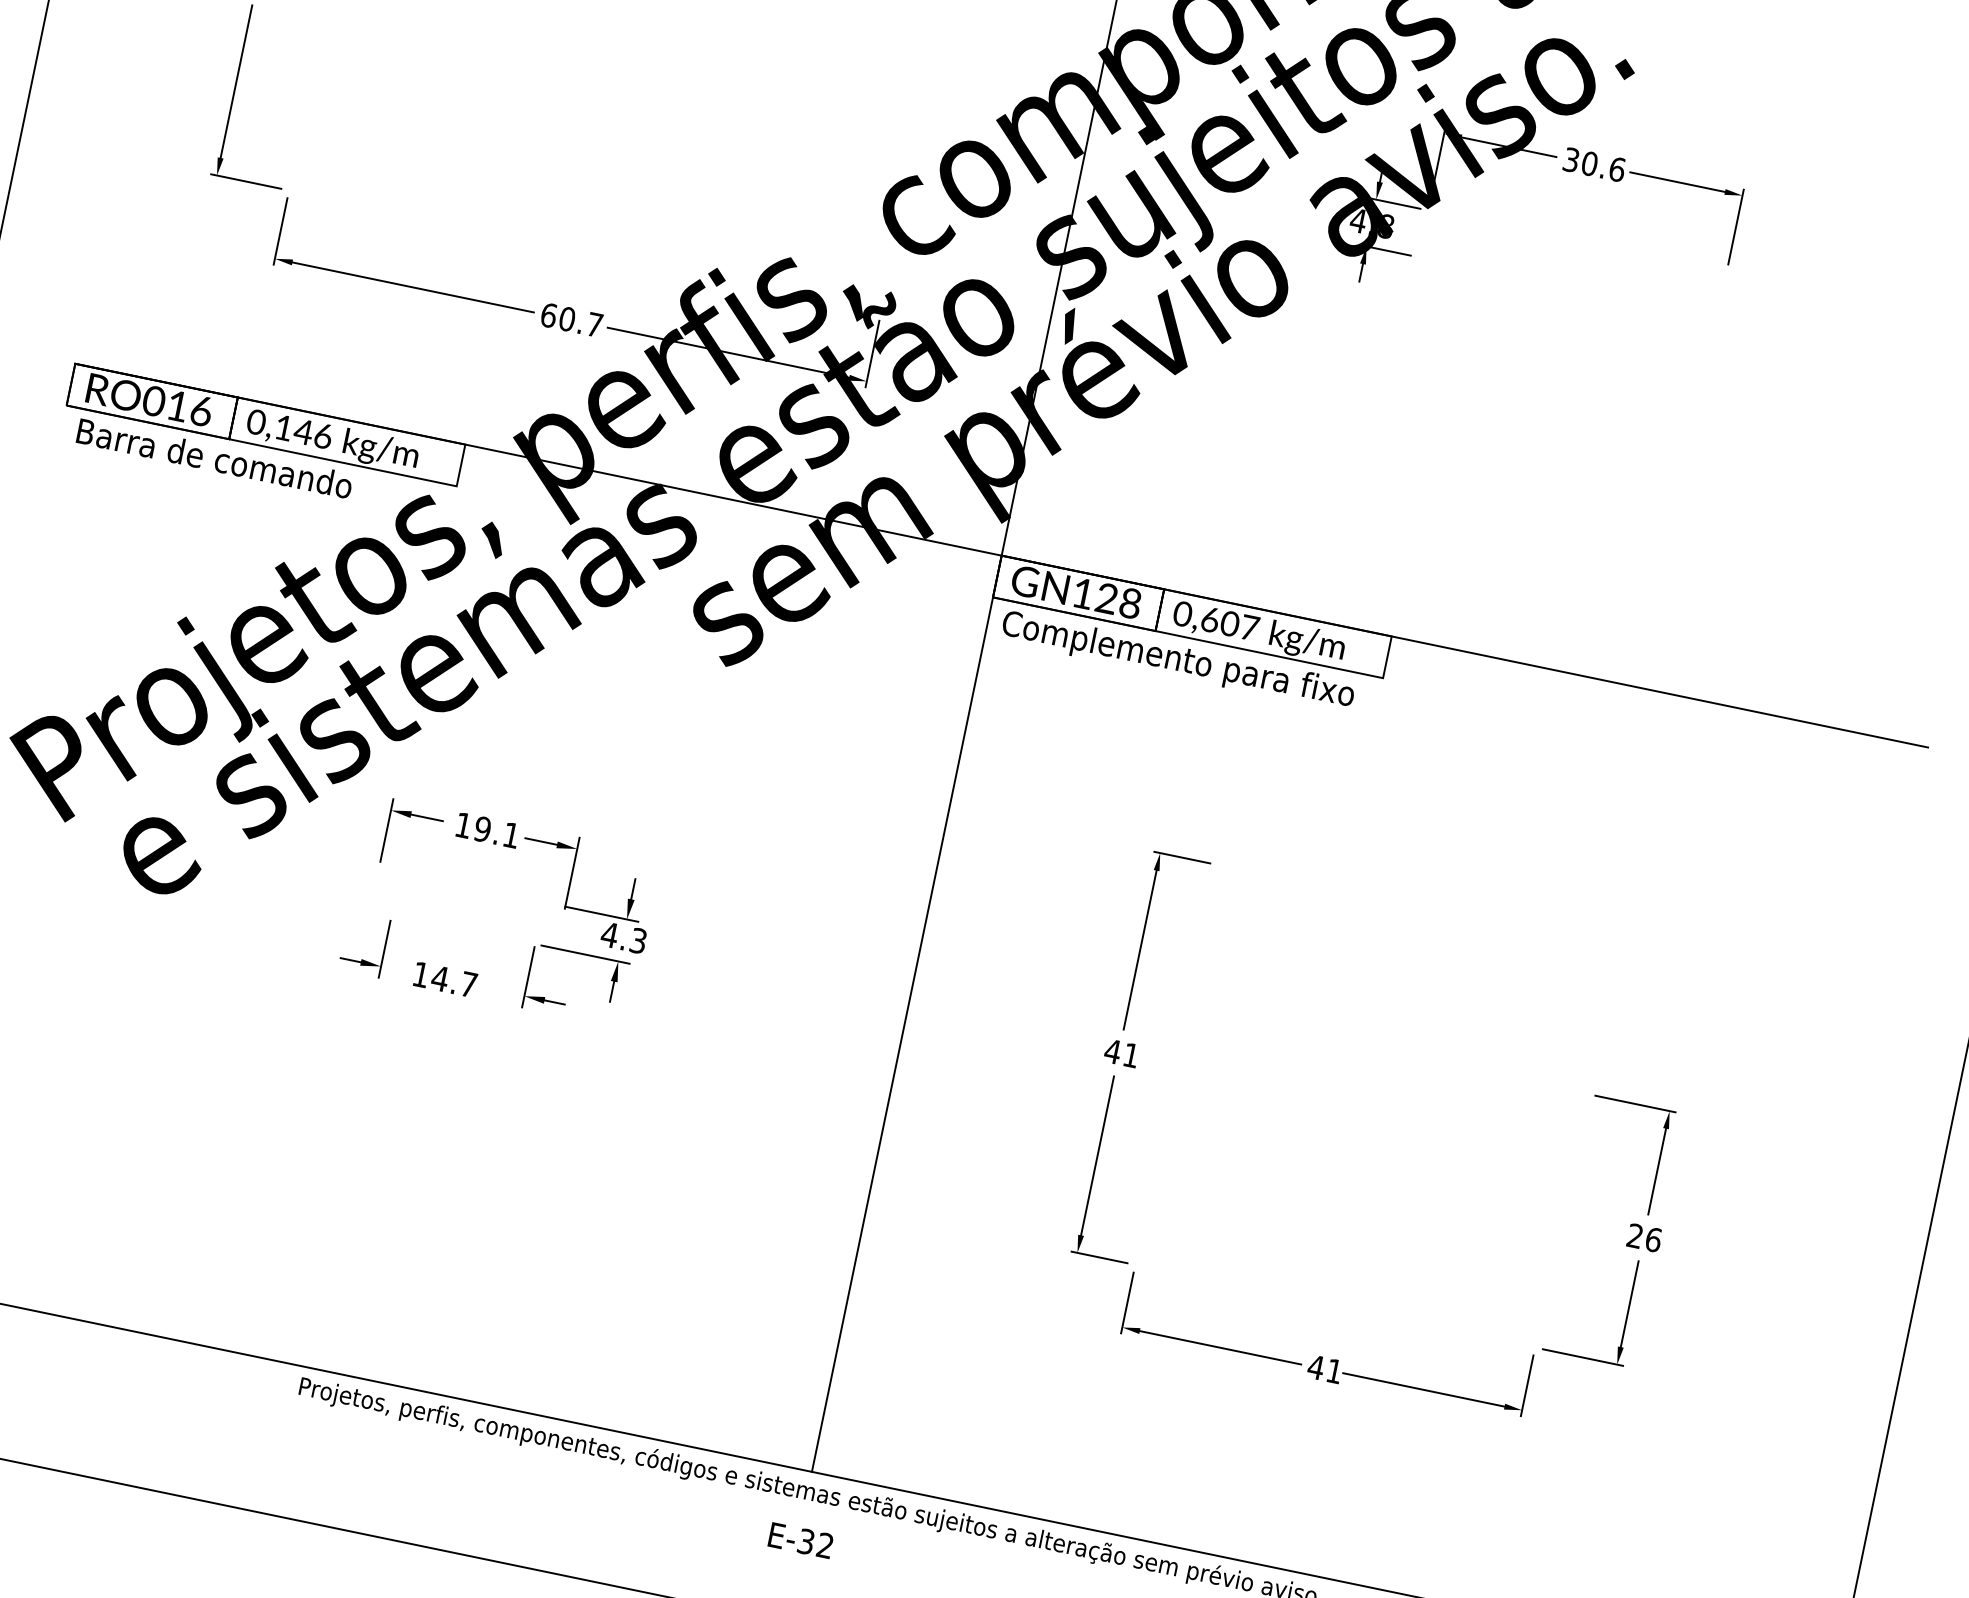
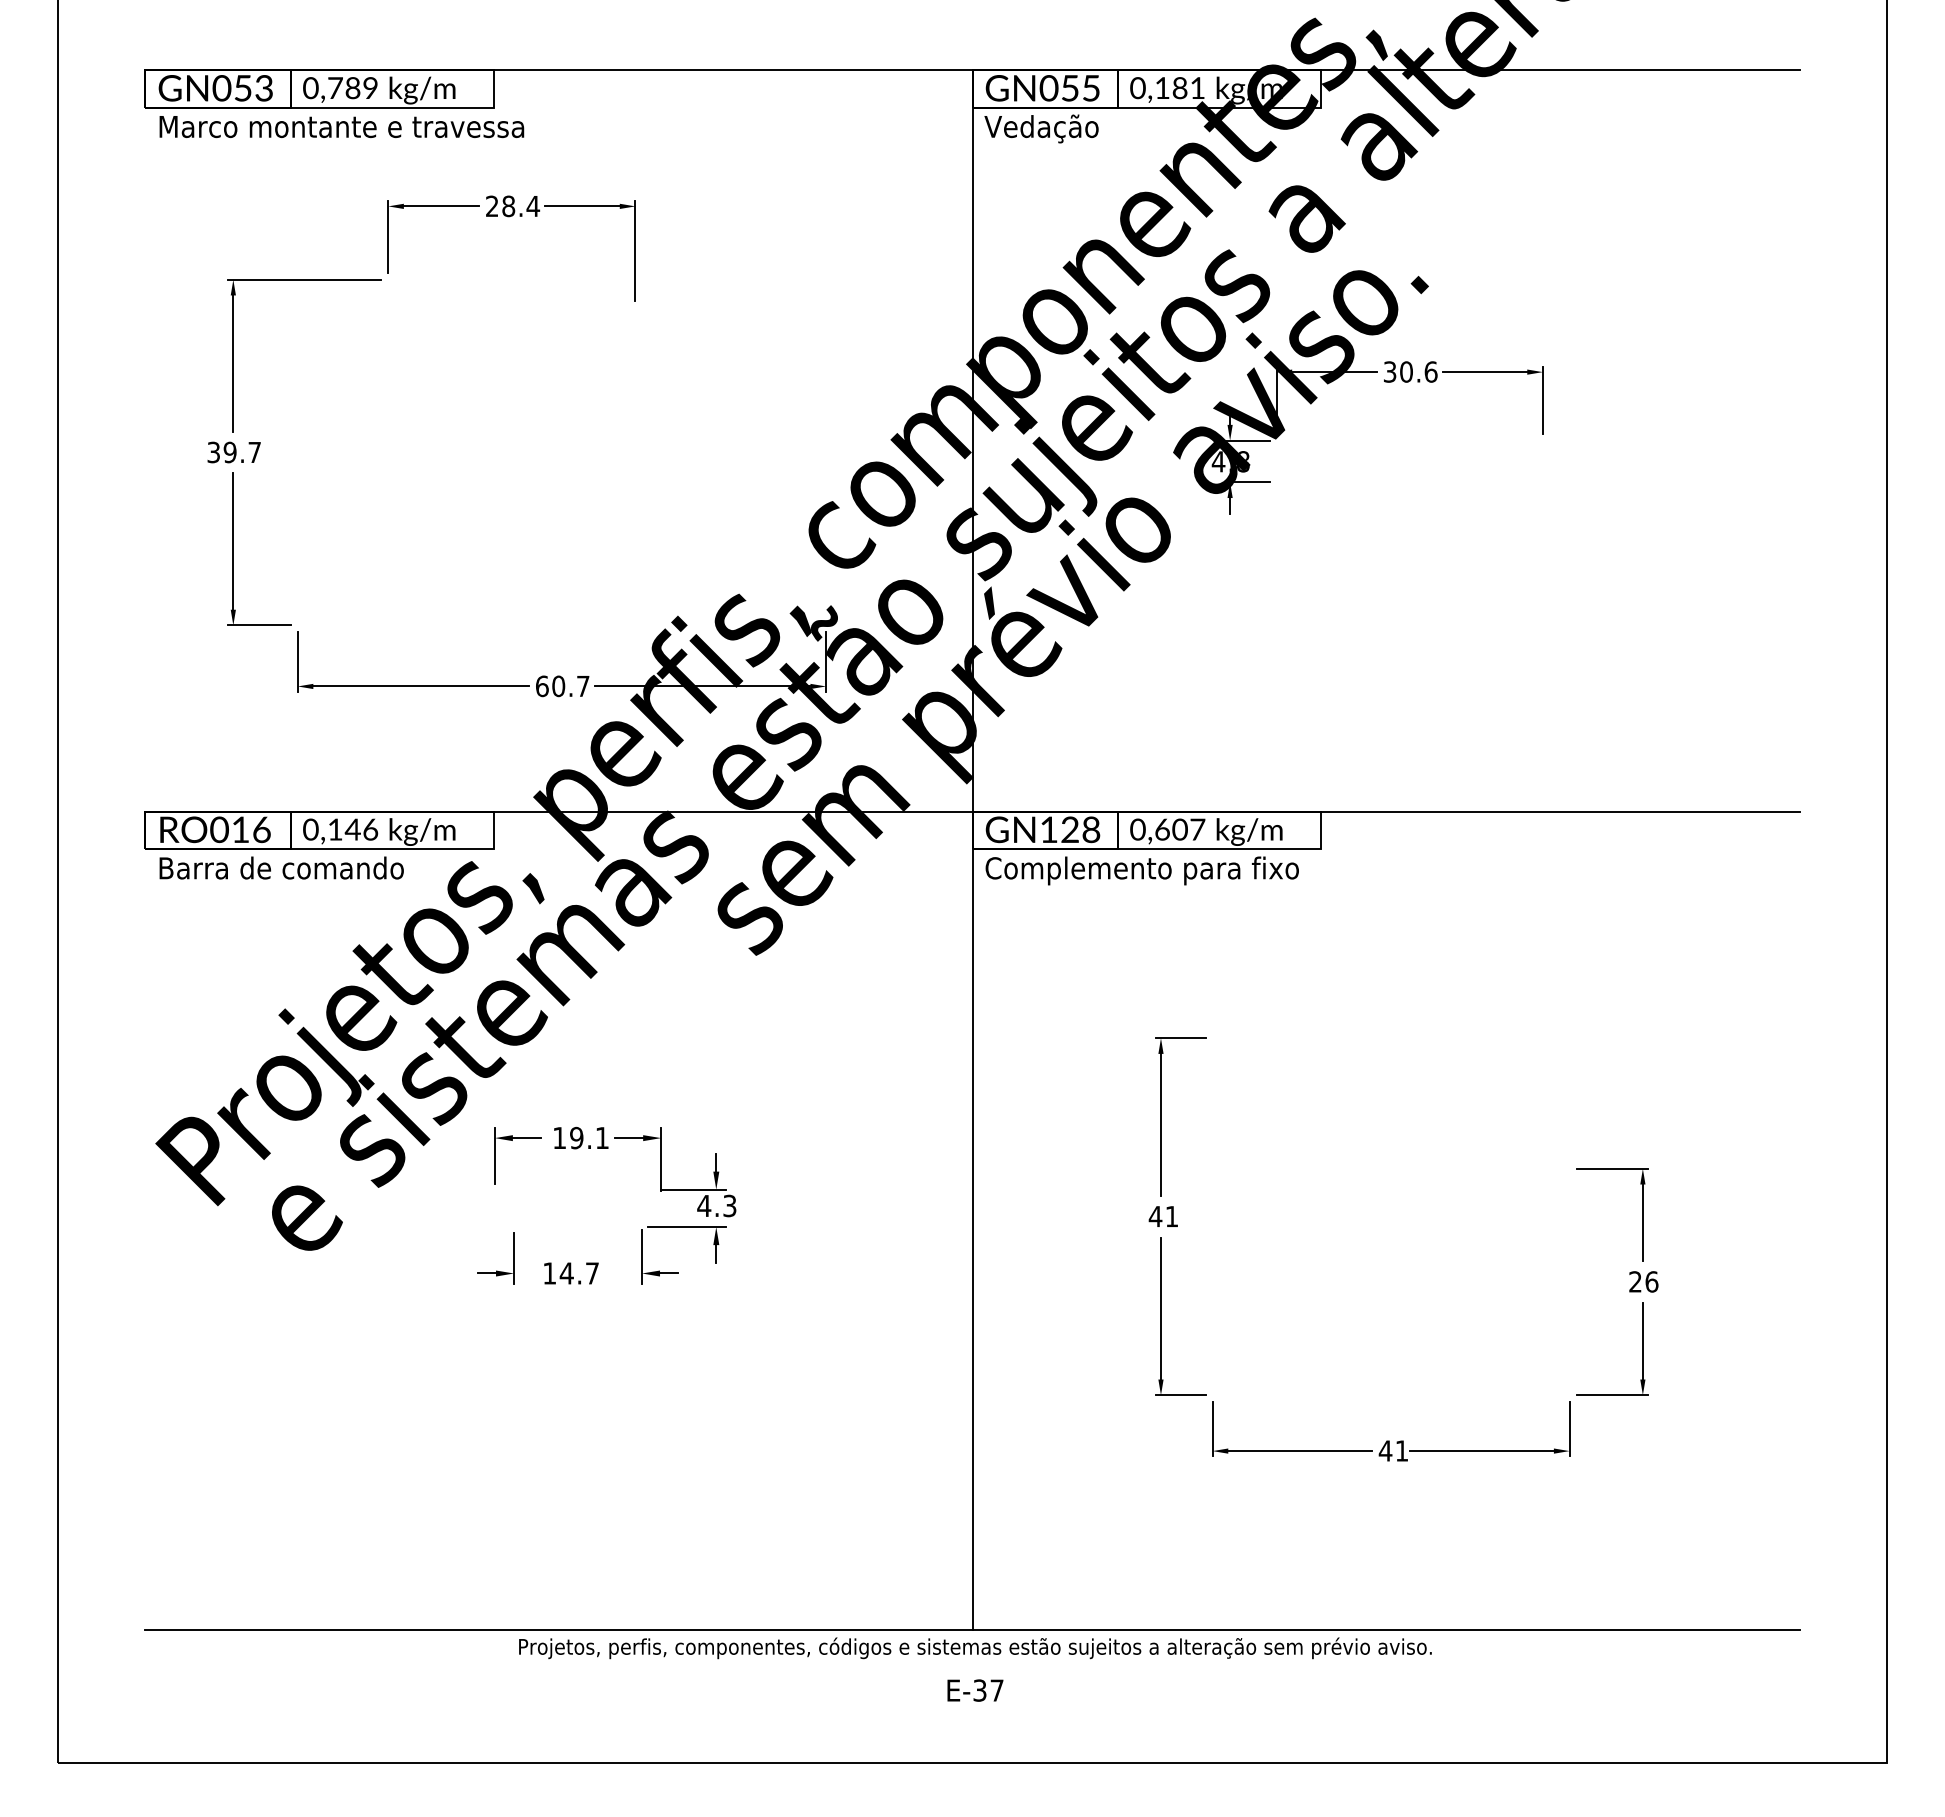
text: (824, 1545) -> (996, 1690), E-32 -> E-37

